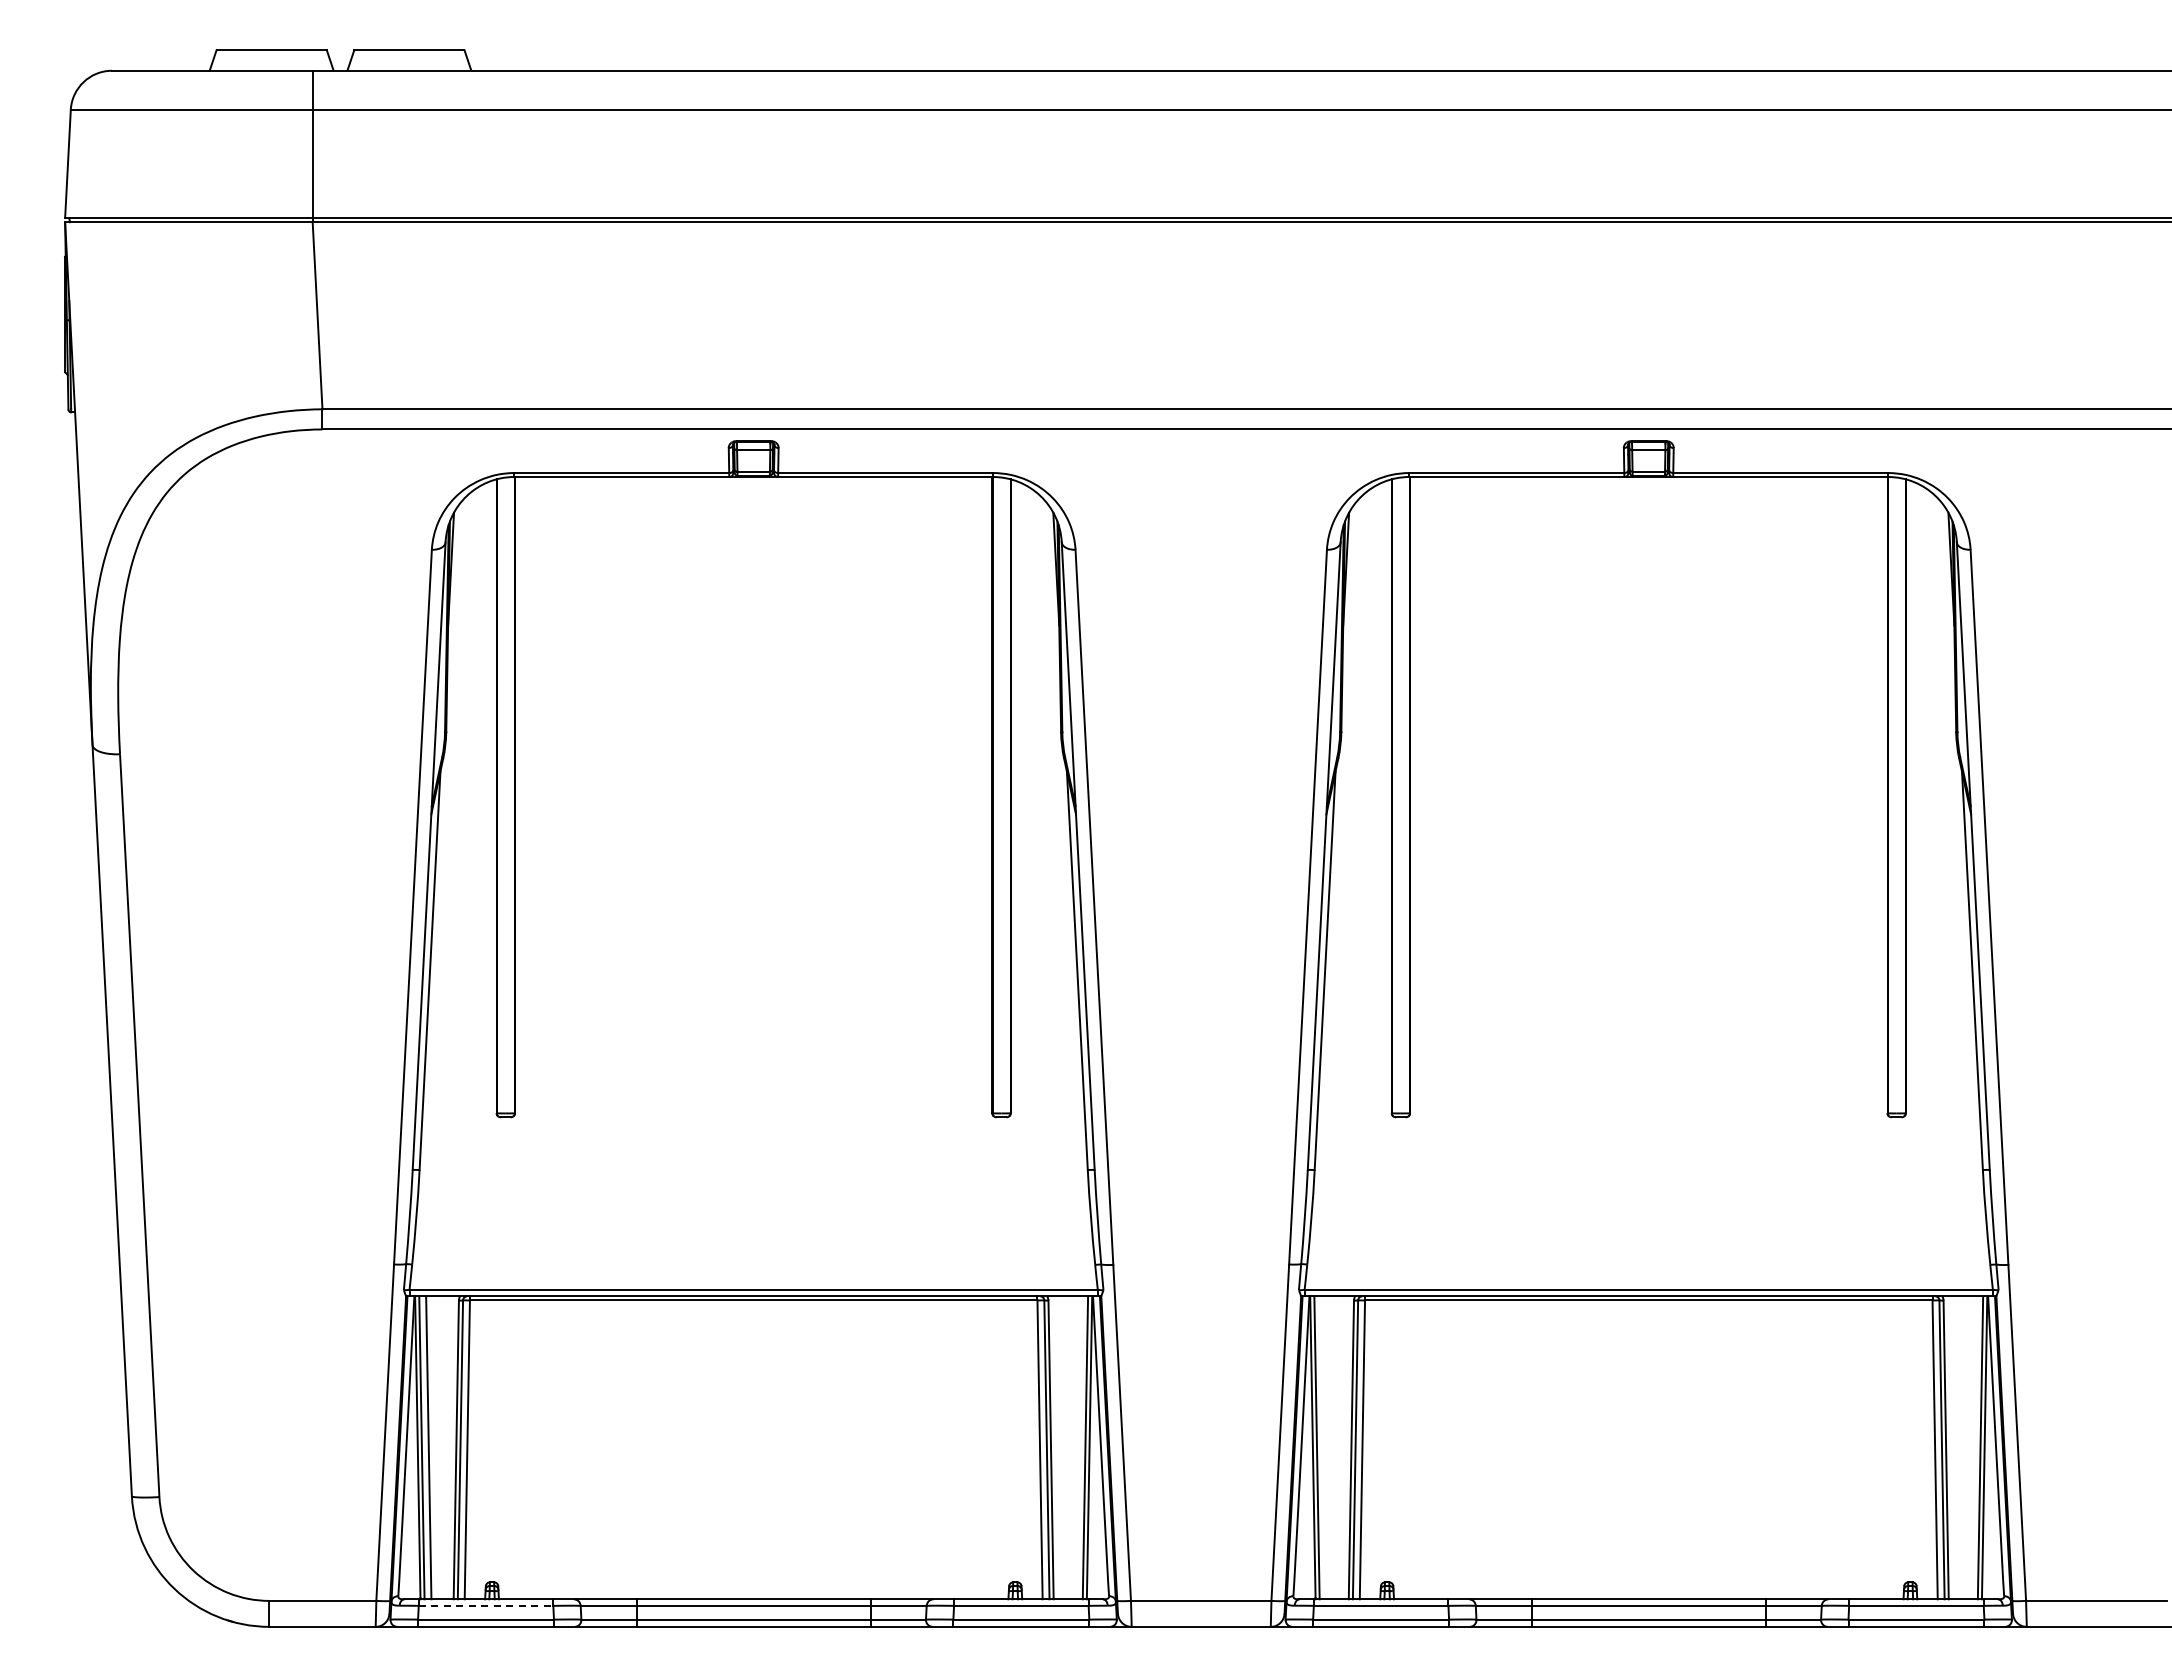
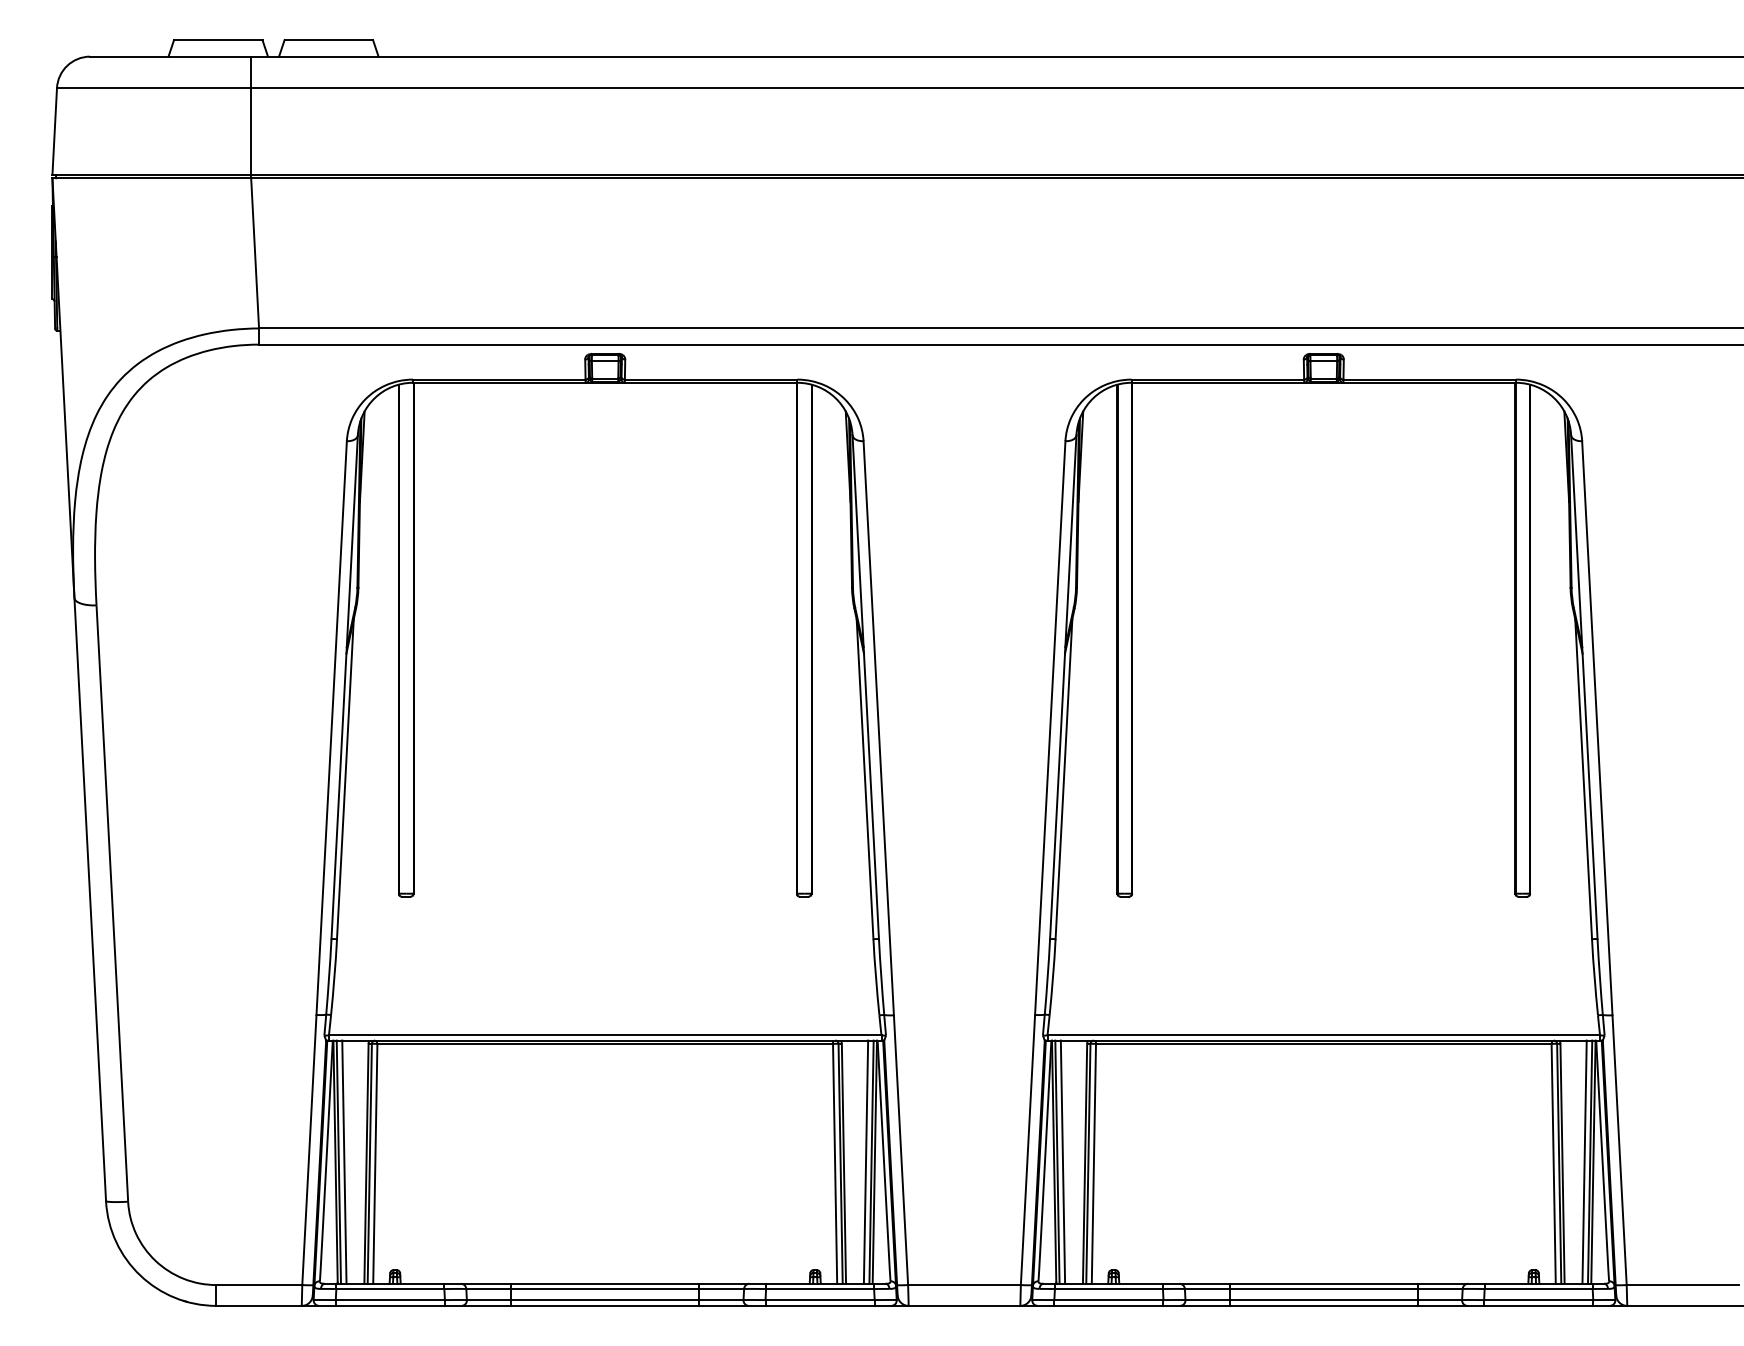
line: (1078, 1447) -> (865, 1161), added
line: (1323, 1447) -> (1062, 1161), added
line: (1973, 1447) -> (1584, 1161), added
line: (486, 1605) -> (390, 1288), dashed -> solid

